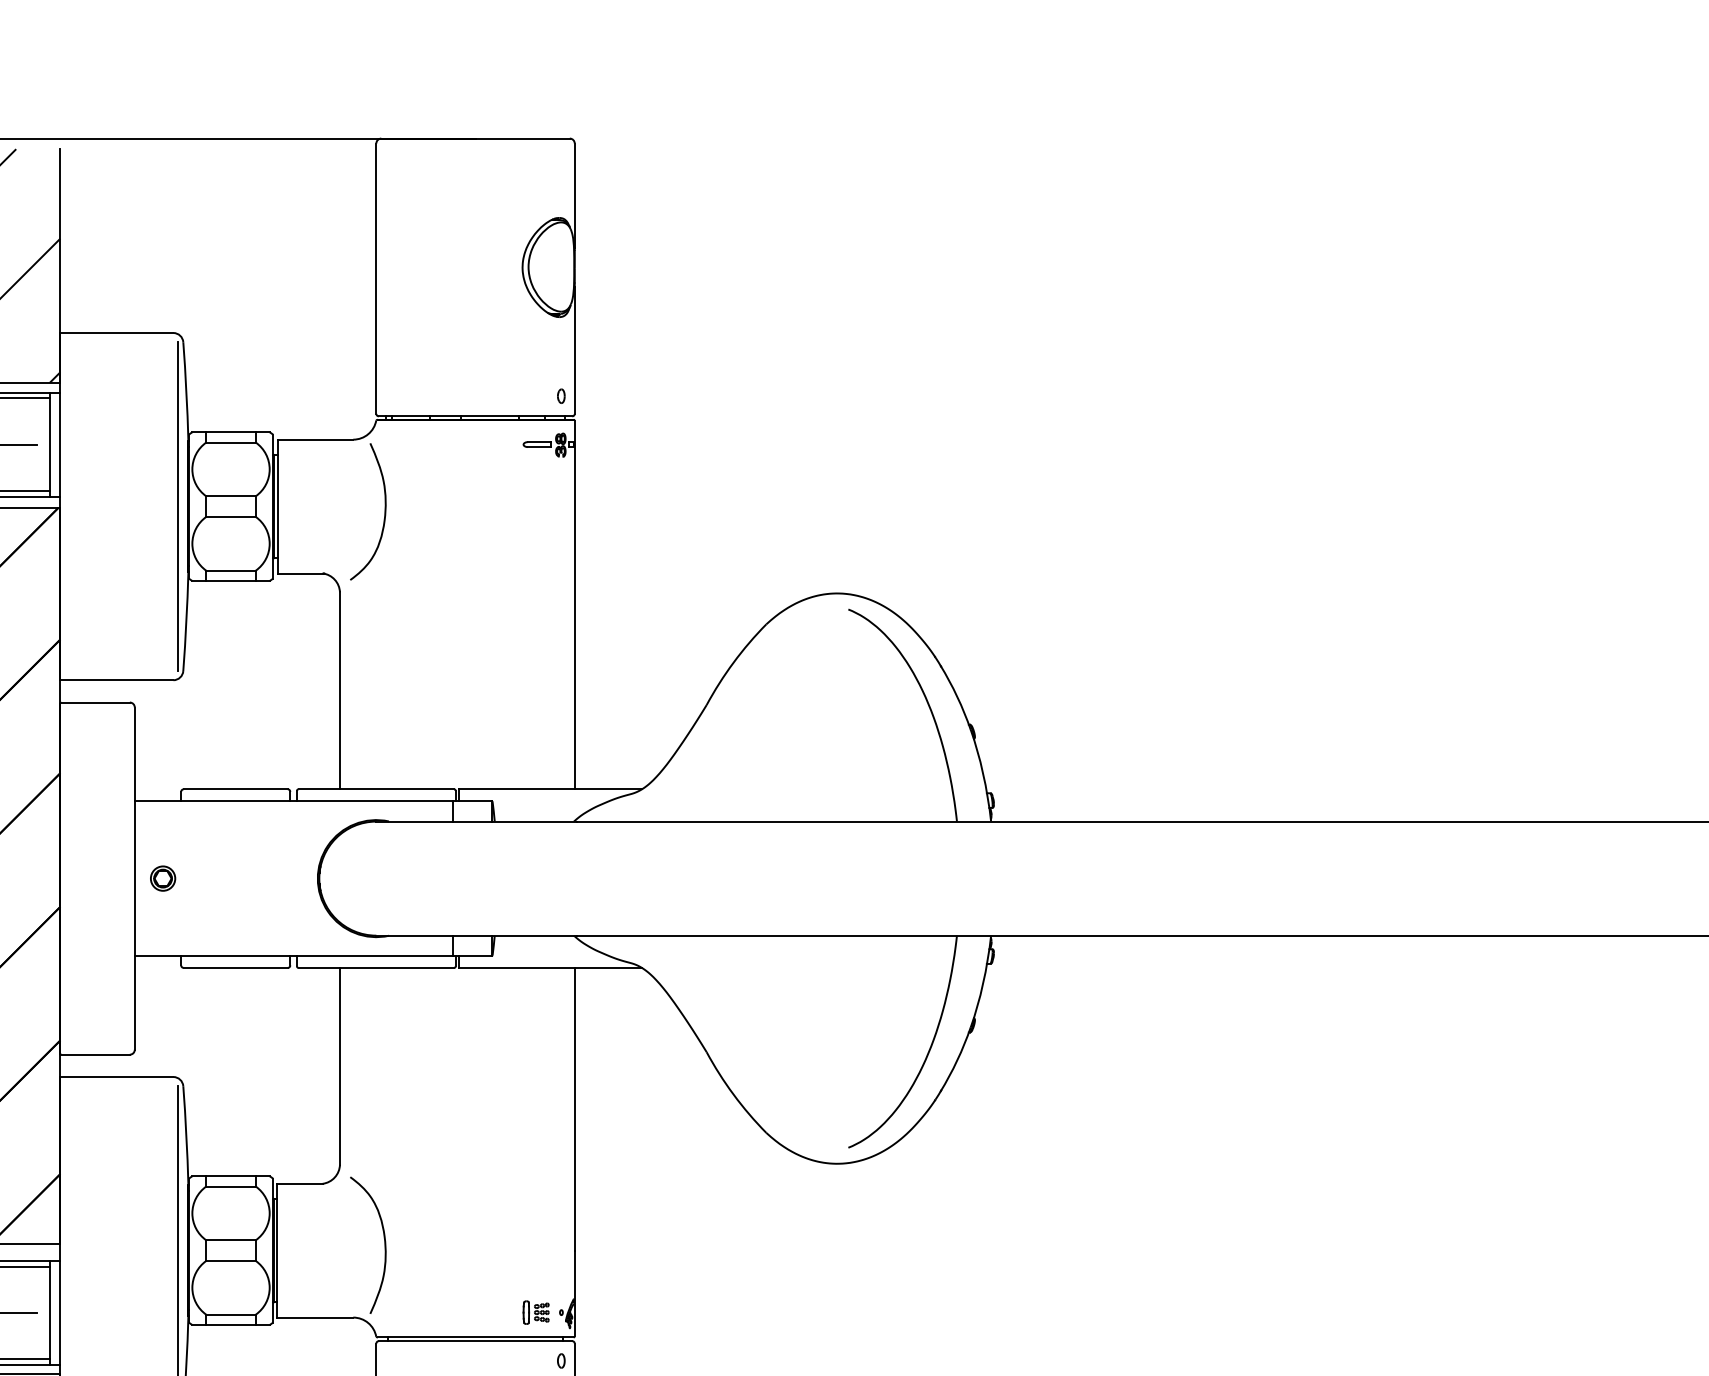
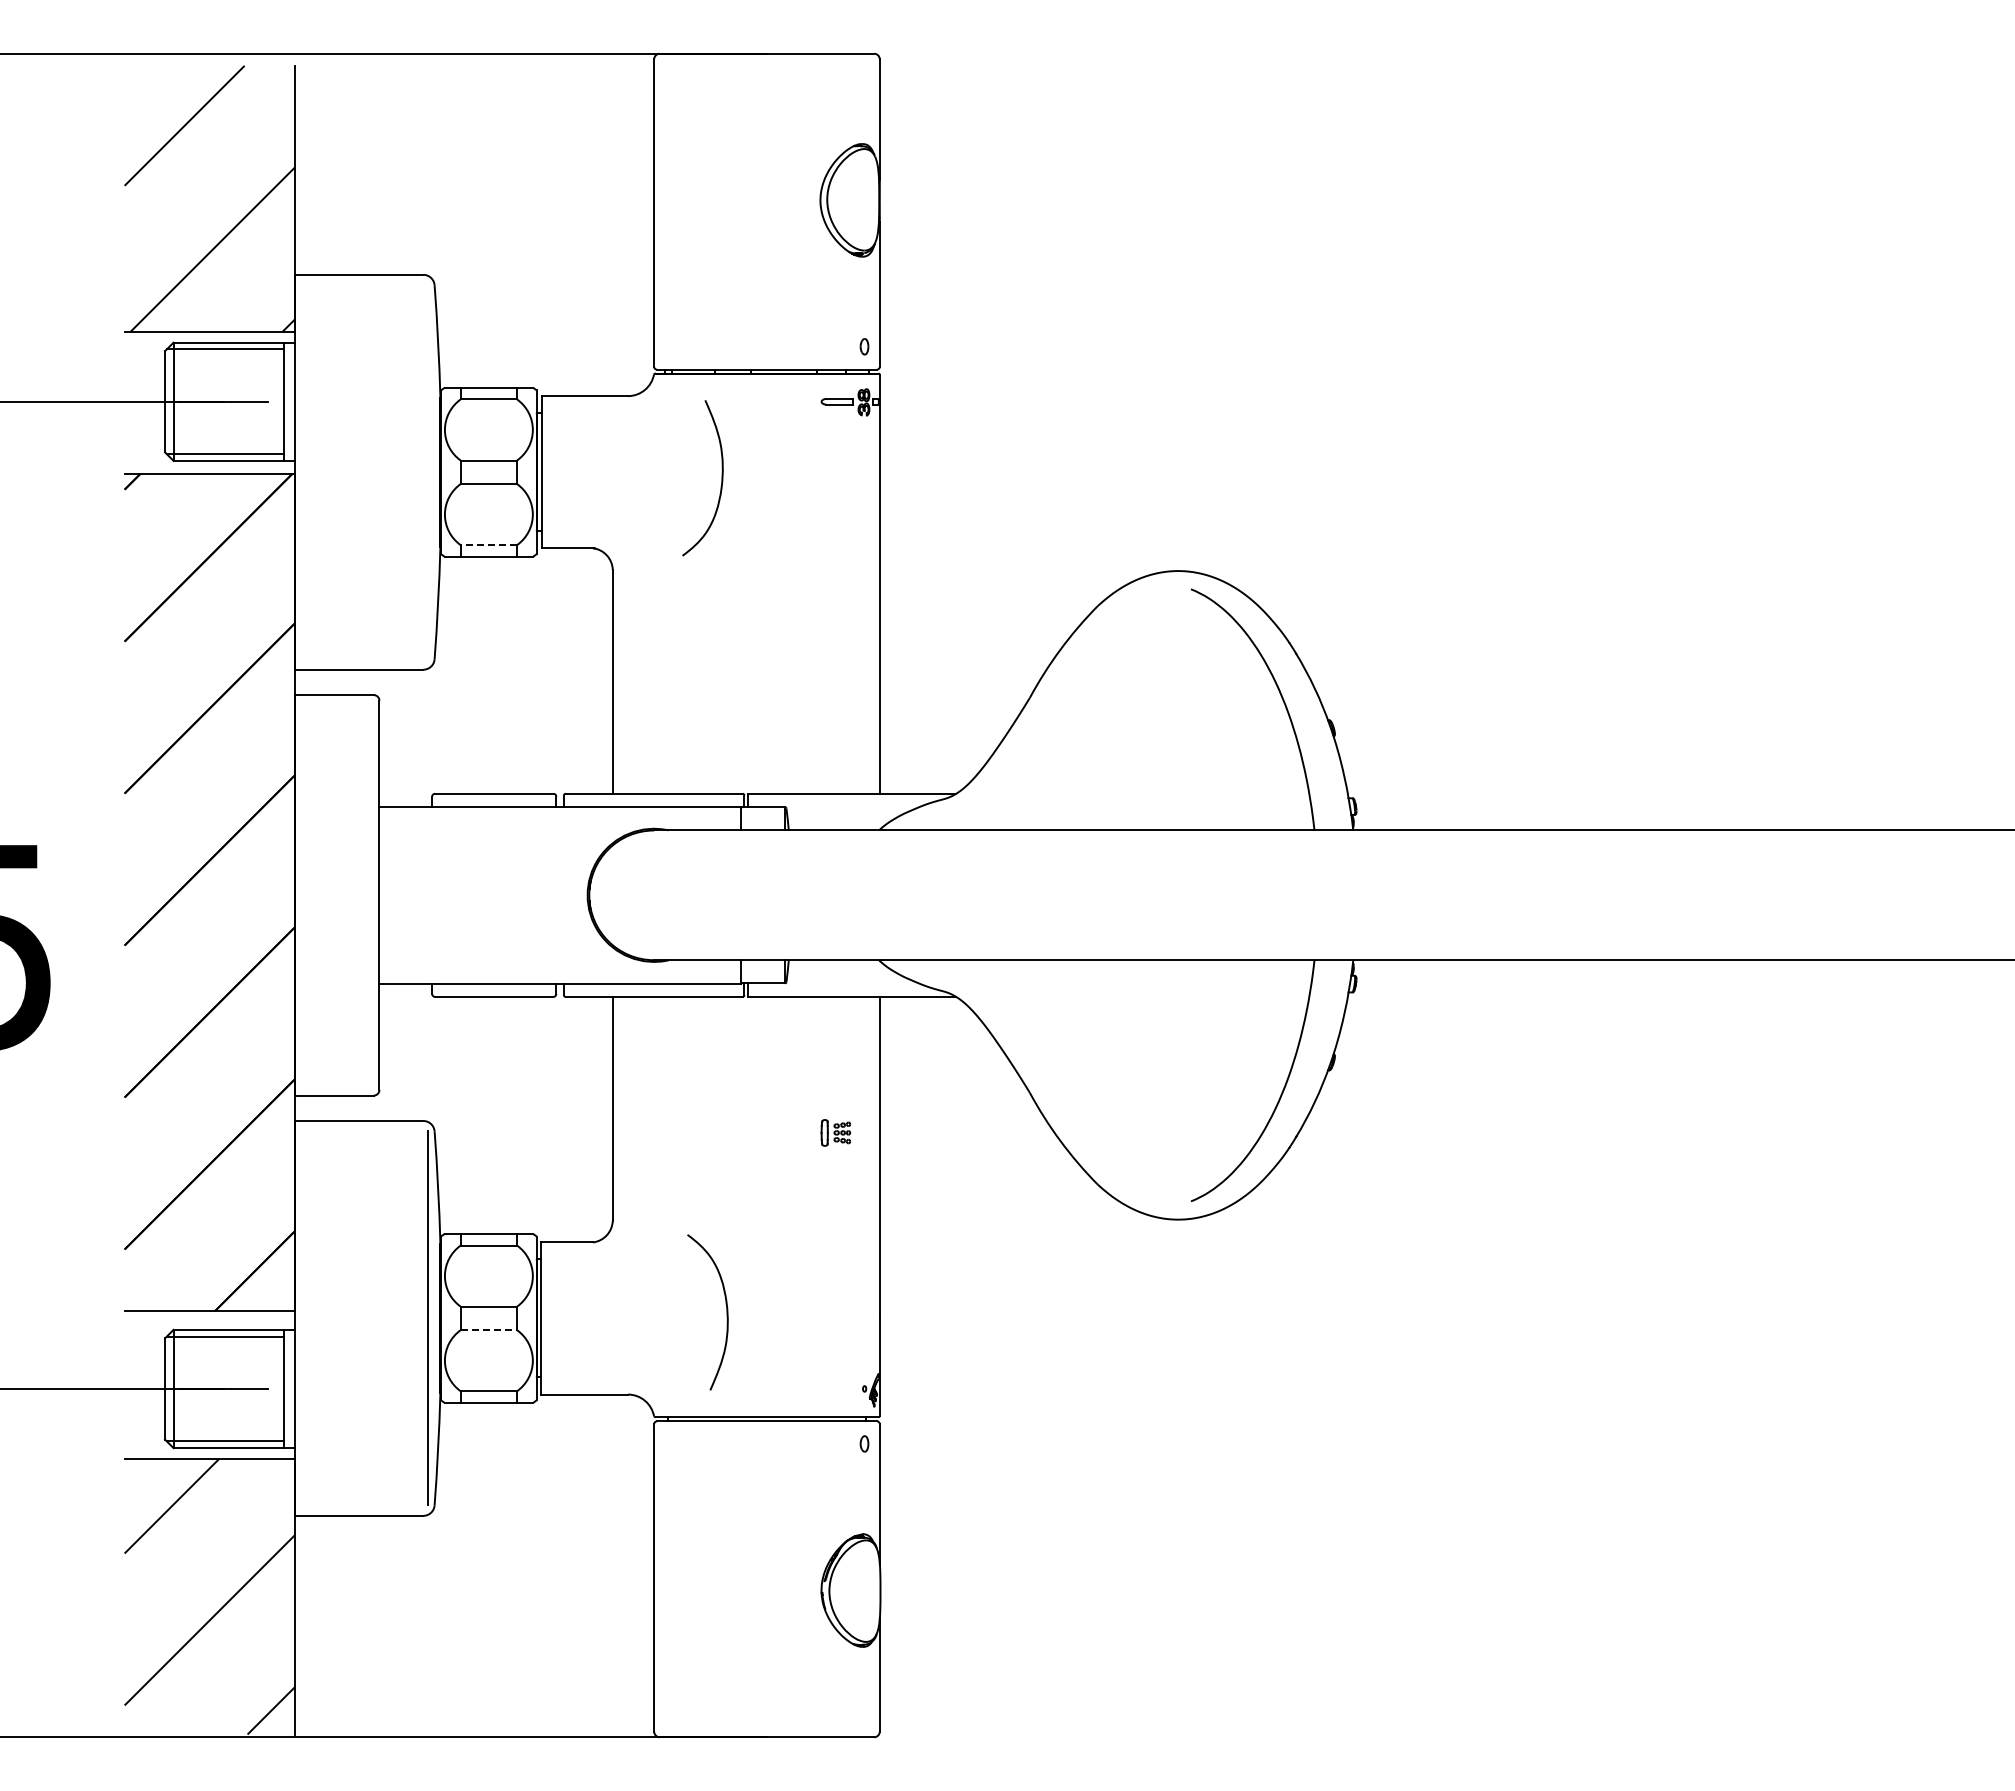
line: (177, 506) -> (428, 472), removed
curve: (384, 512) -> (721, 478), moved
line: (230, 571) -> (488, 545), solid -> dashed
part: (162, 878) -> (411, 895), removed
curve: (384, 1245) -> (726, 1312), moved
line: (231, 1261) -> (489, 1330), solid -> dashed
part: (535, 1312) -> (835, 1132), moved

